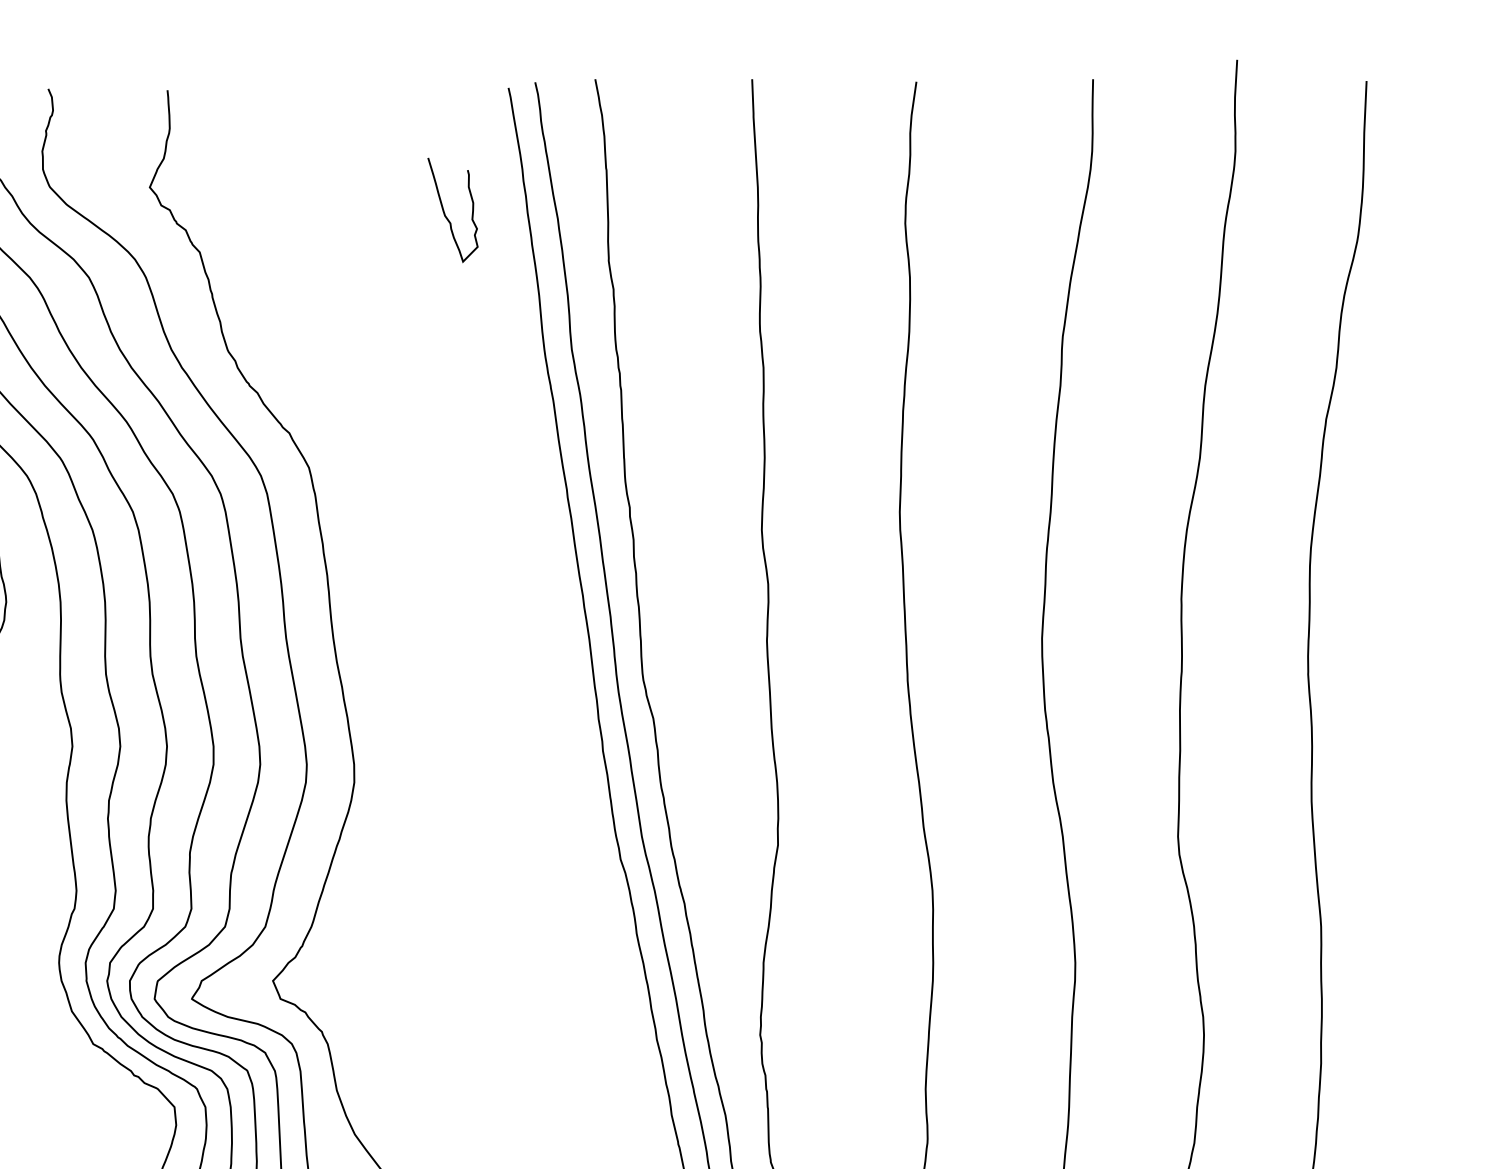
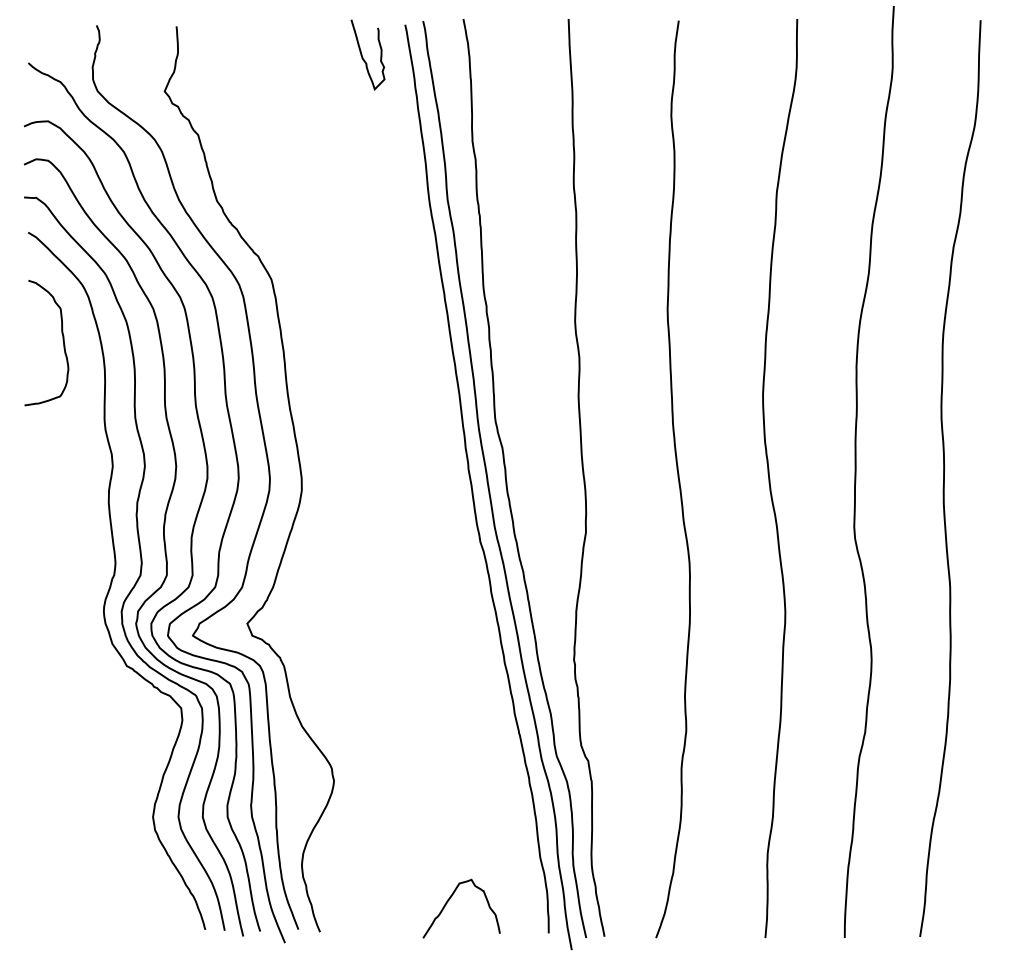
curve: (444, 209) -> (362, 54), moved

